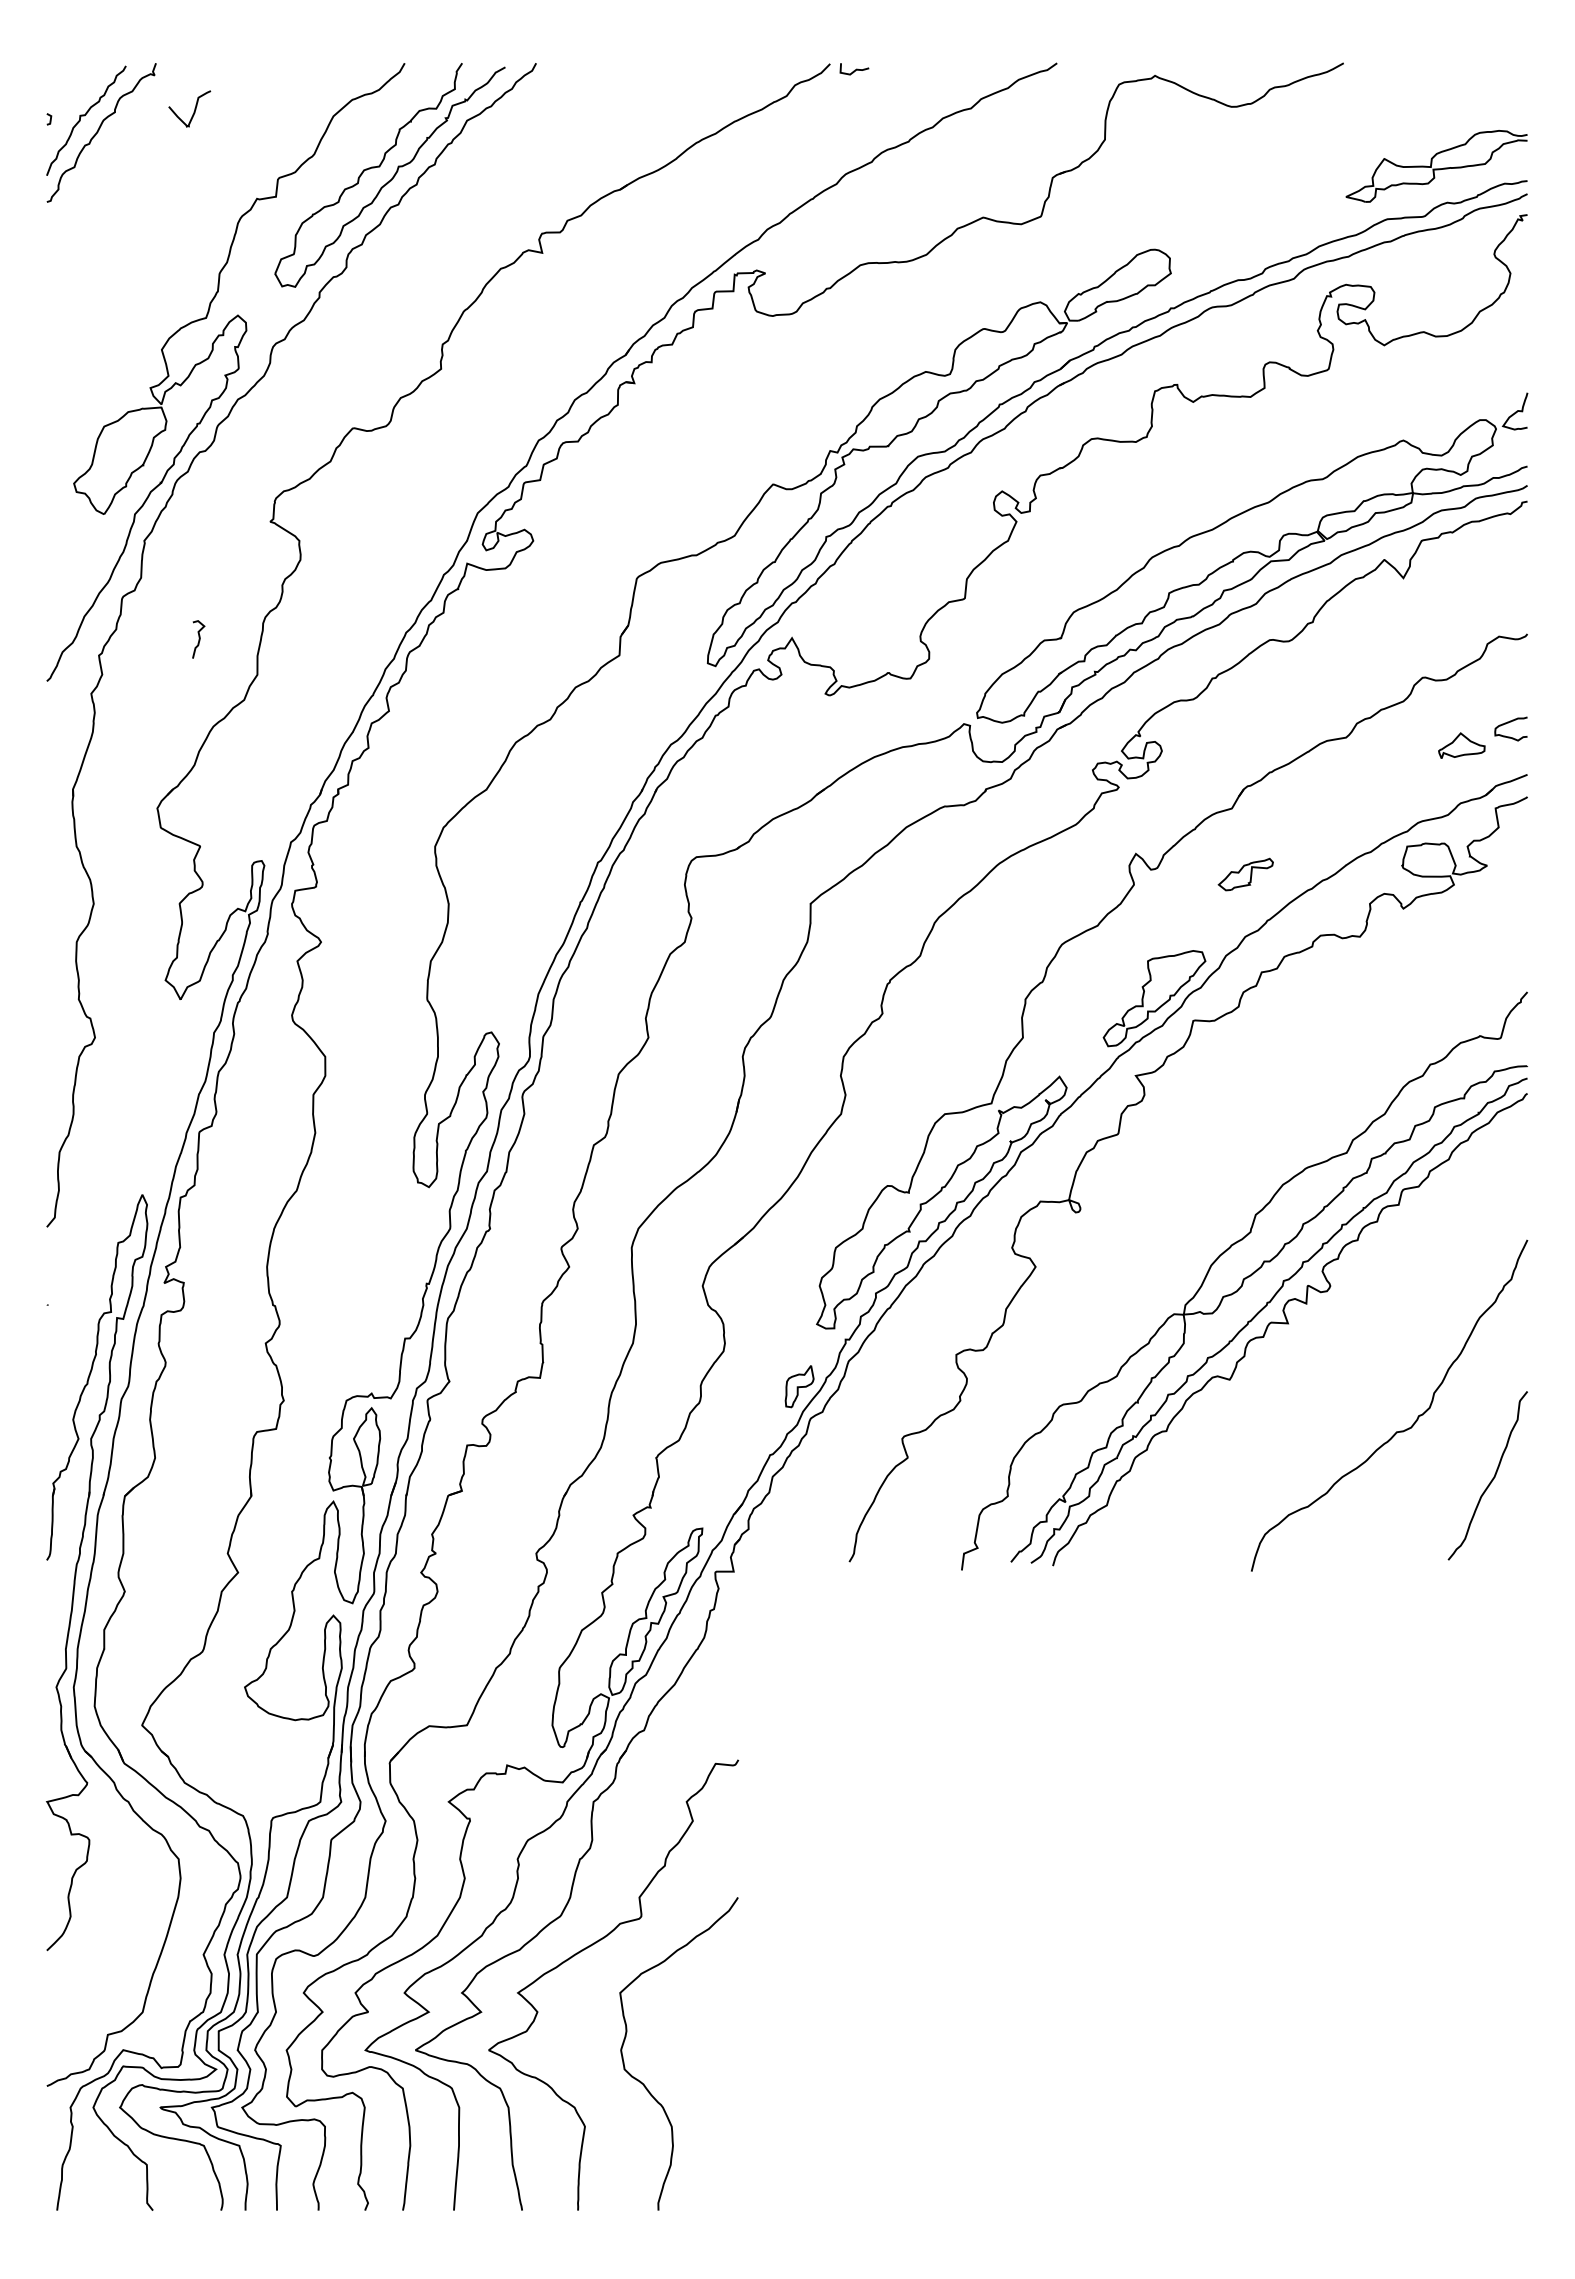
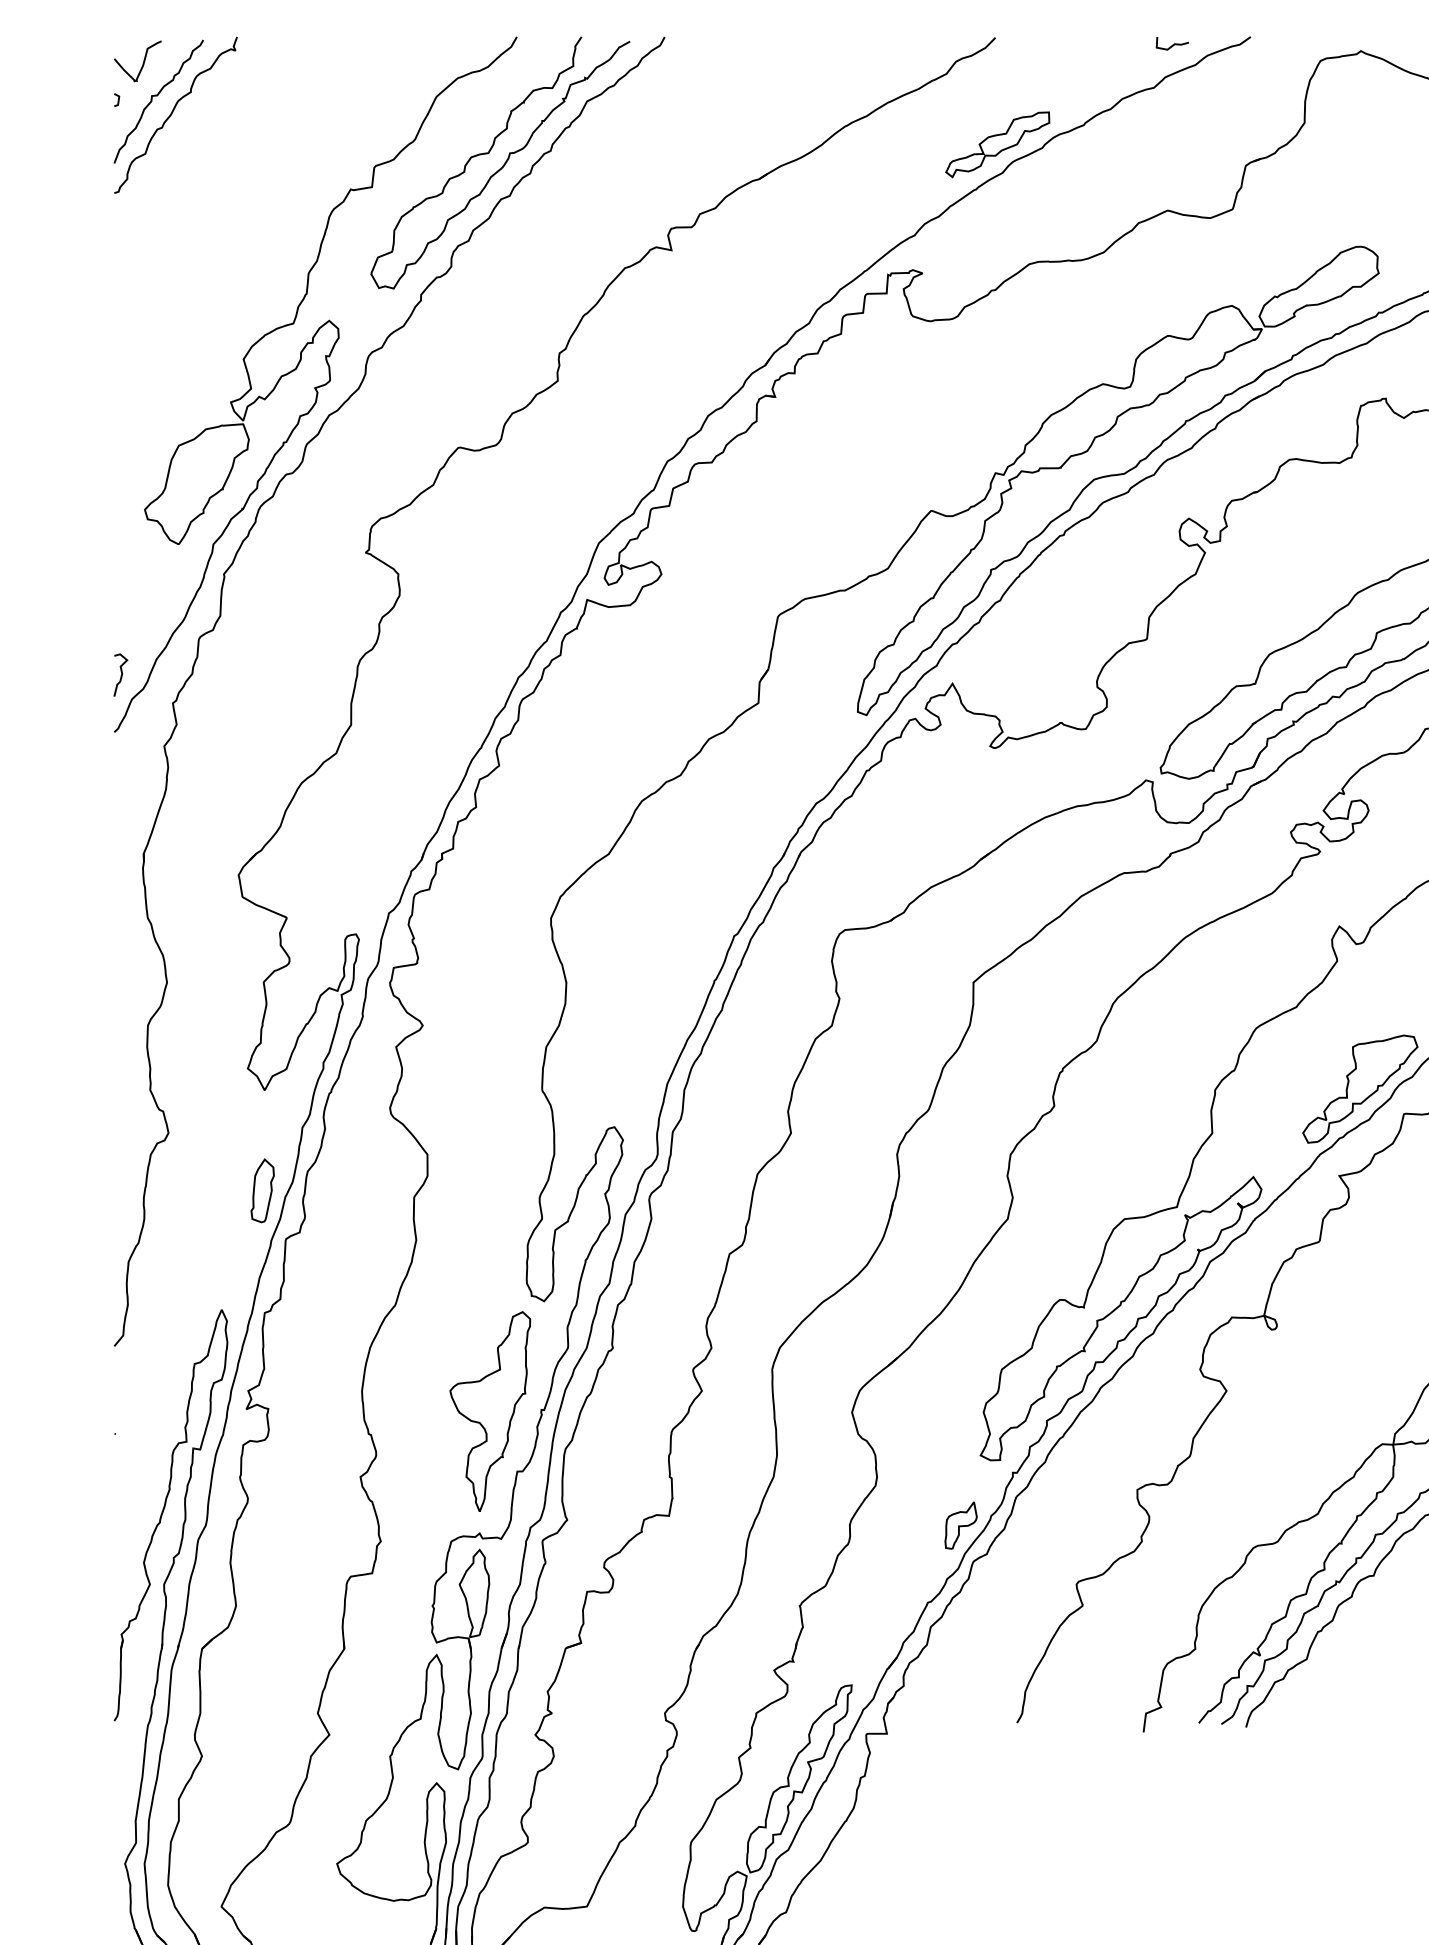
curve: (855, 69) -> (1173, 44), moved
curve: (194, 108) -> (143, 60), moved
part: (831, 158) -> (996, 144), added
curve: (198, 639) -> (120, 675), moved
part: (178, 1088) -> (262, 1190), added
part: (380, 1285) -> (489, 1411), added

